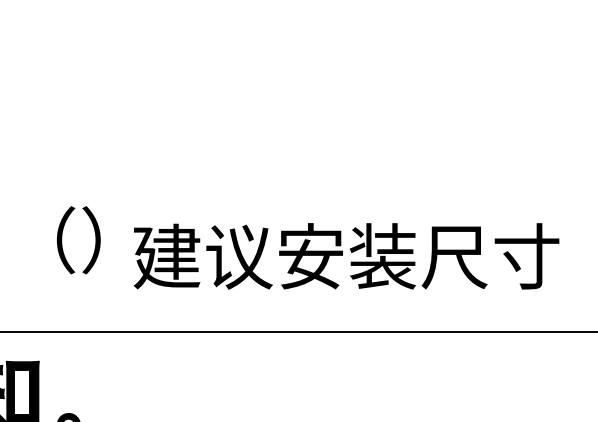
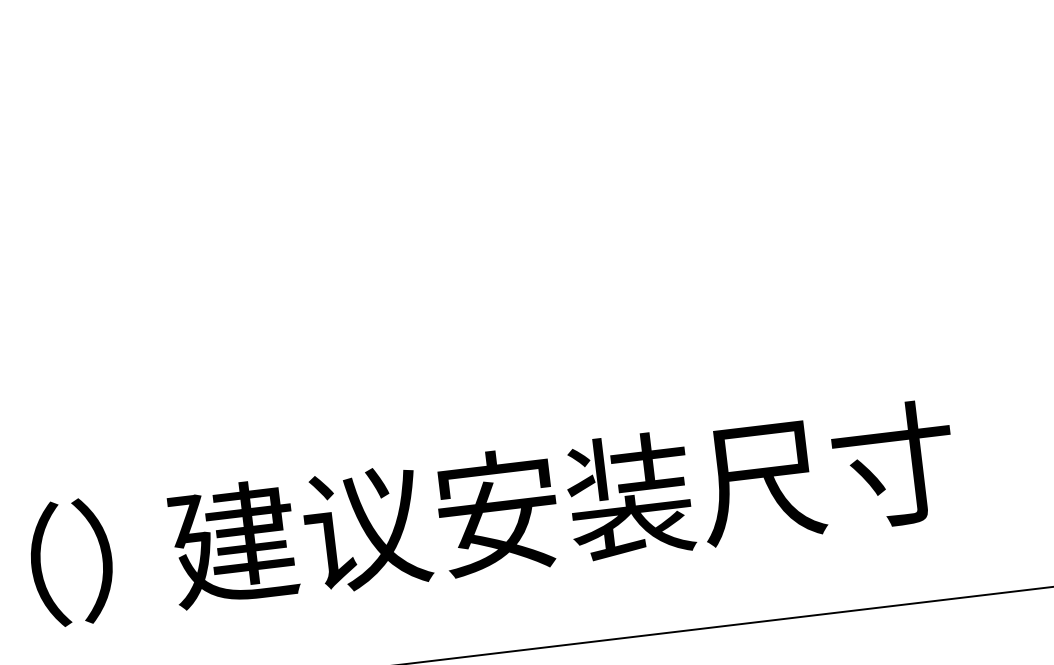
text: (78, 240) -> (71, 563), moved

